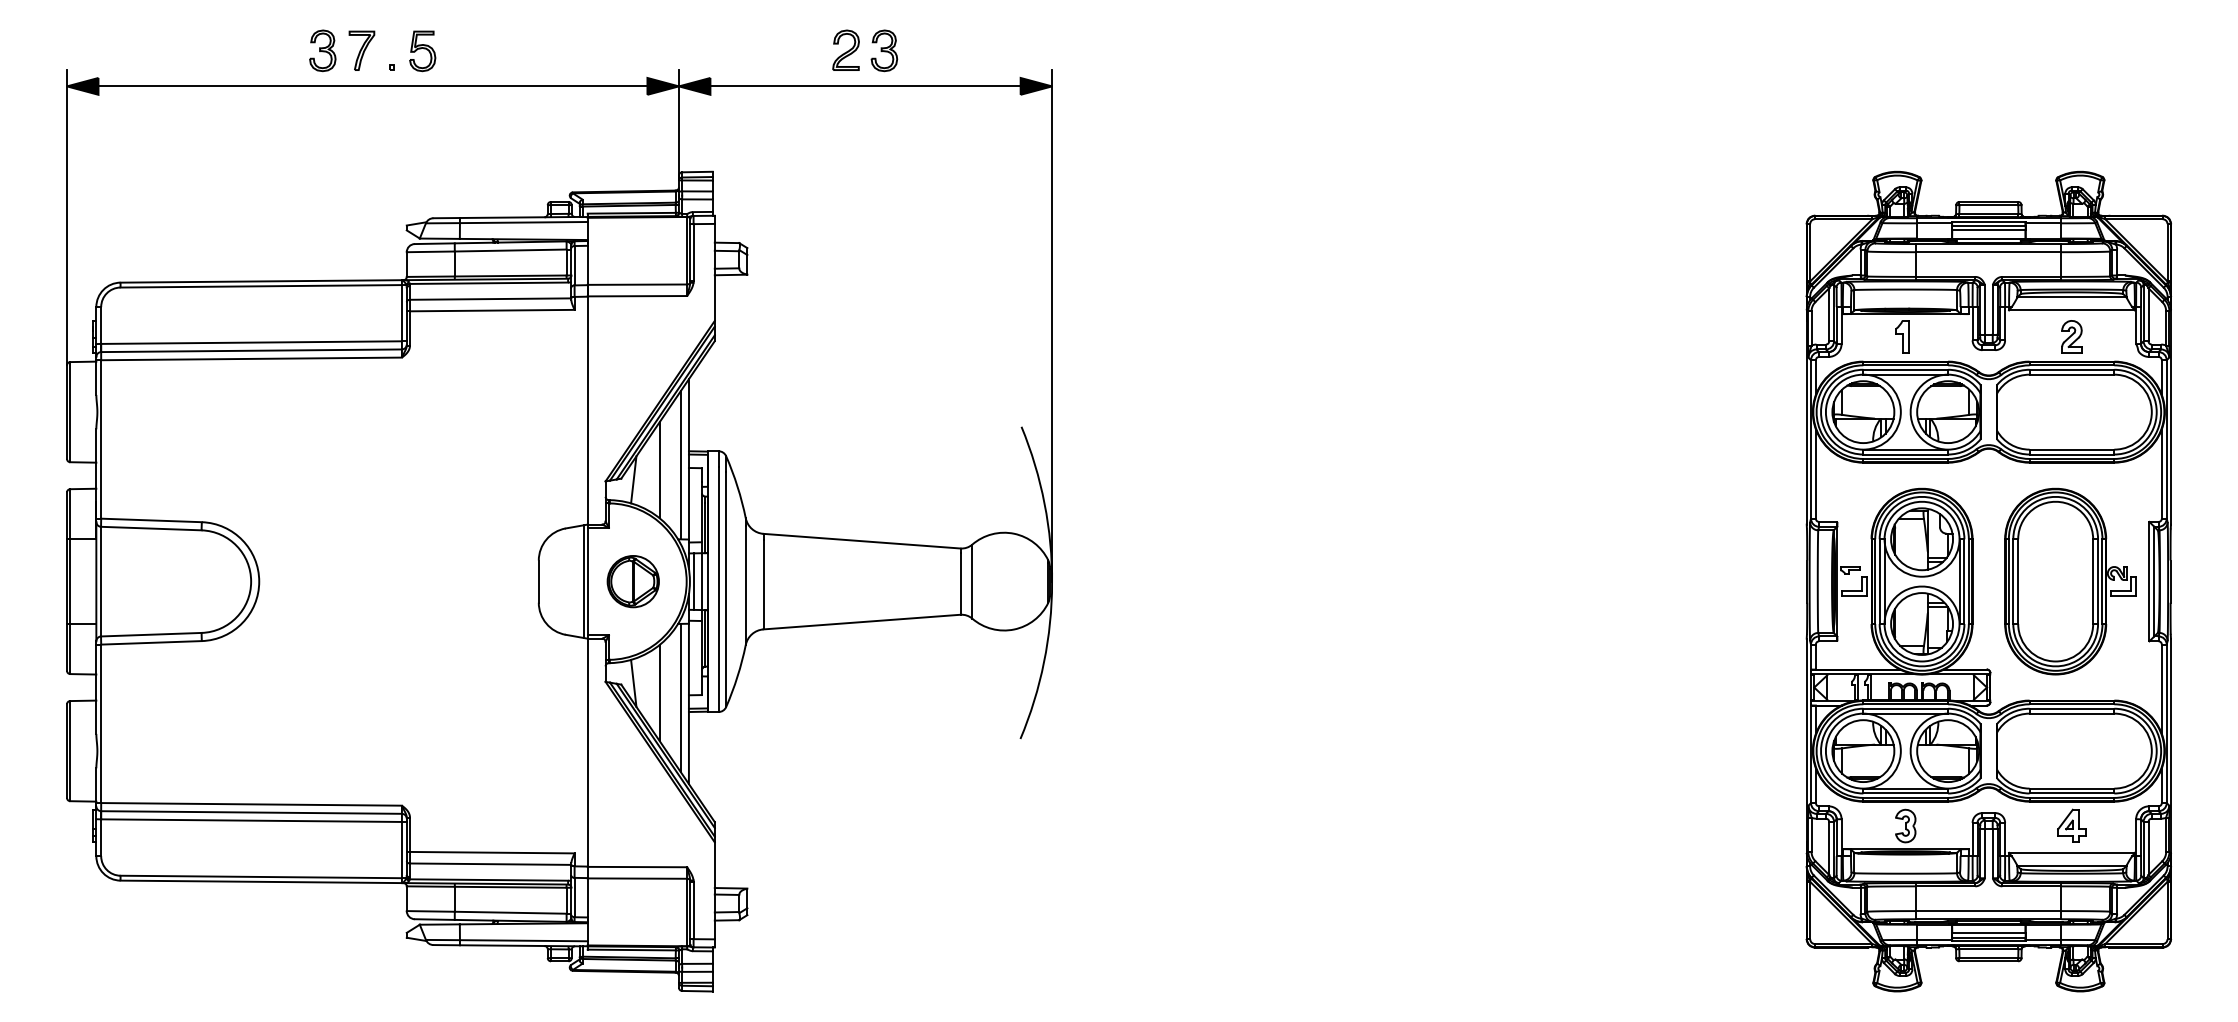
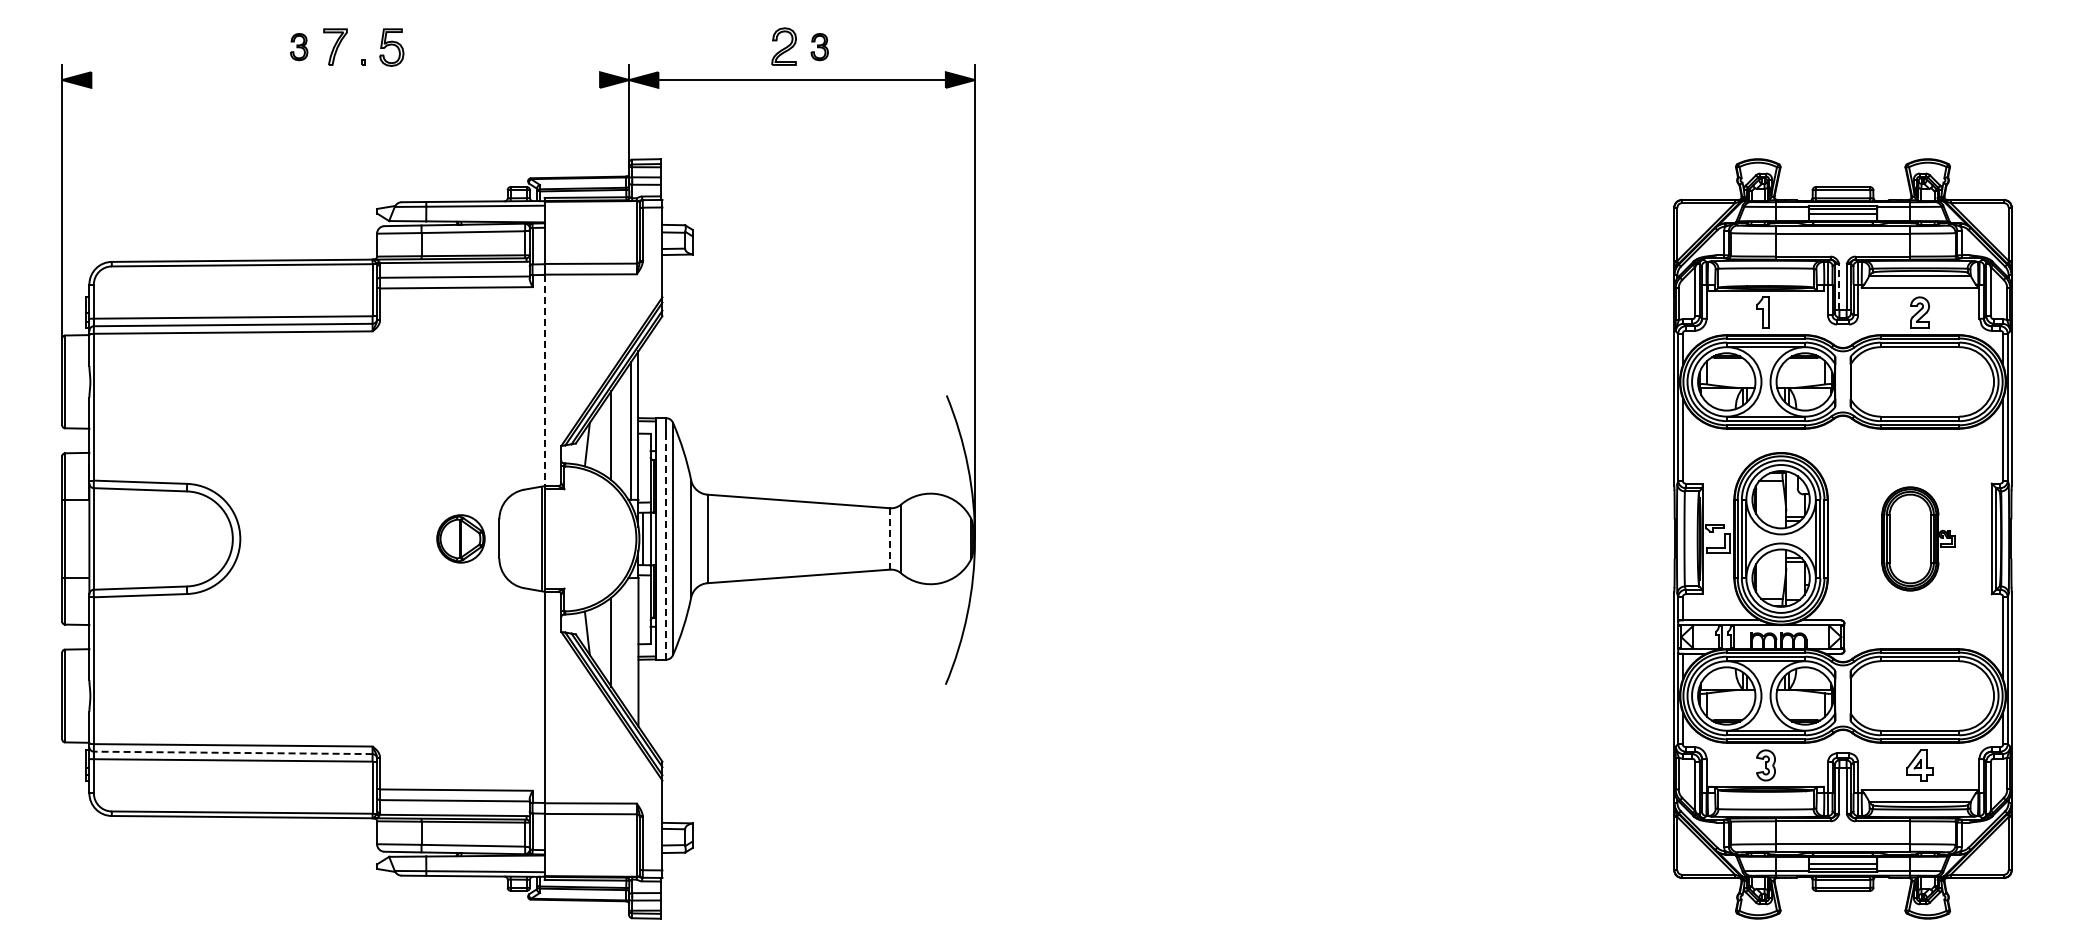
part: (322, 50) -> (298, 46), size x0.7
part: (884, 50) -> (819, 46), size x0.7
line: (372, 86) -> (345, 80), removed
line: (1985, 310) -> (1839, 287), solid -> dashed
line: (587, 410) -> (544, 380), solid -> dashed
part: (632, 581) -> (460, 538), moved
part: (2070, 581) -> (1918, 538), size x0.6
line: (960, 583) -> (890, 540), solid -> dashed
line: (719, 588) -> (666, 545), solid -> dashed
line: (681, 697) -> (631, 646), removed
line: (250, 812) -> (232, 752), solid -> dashed

